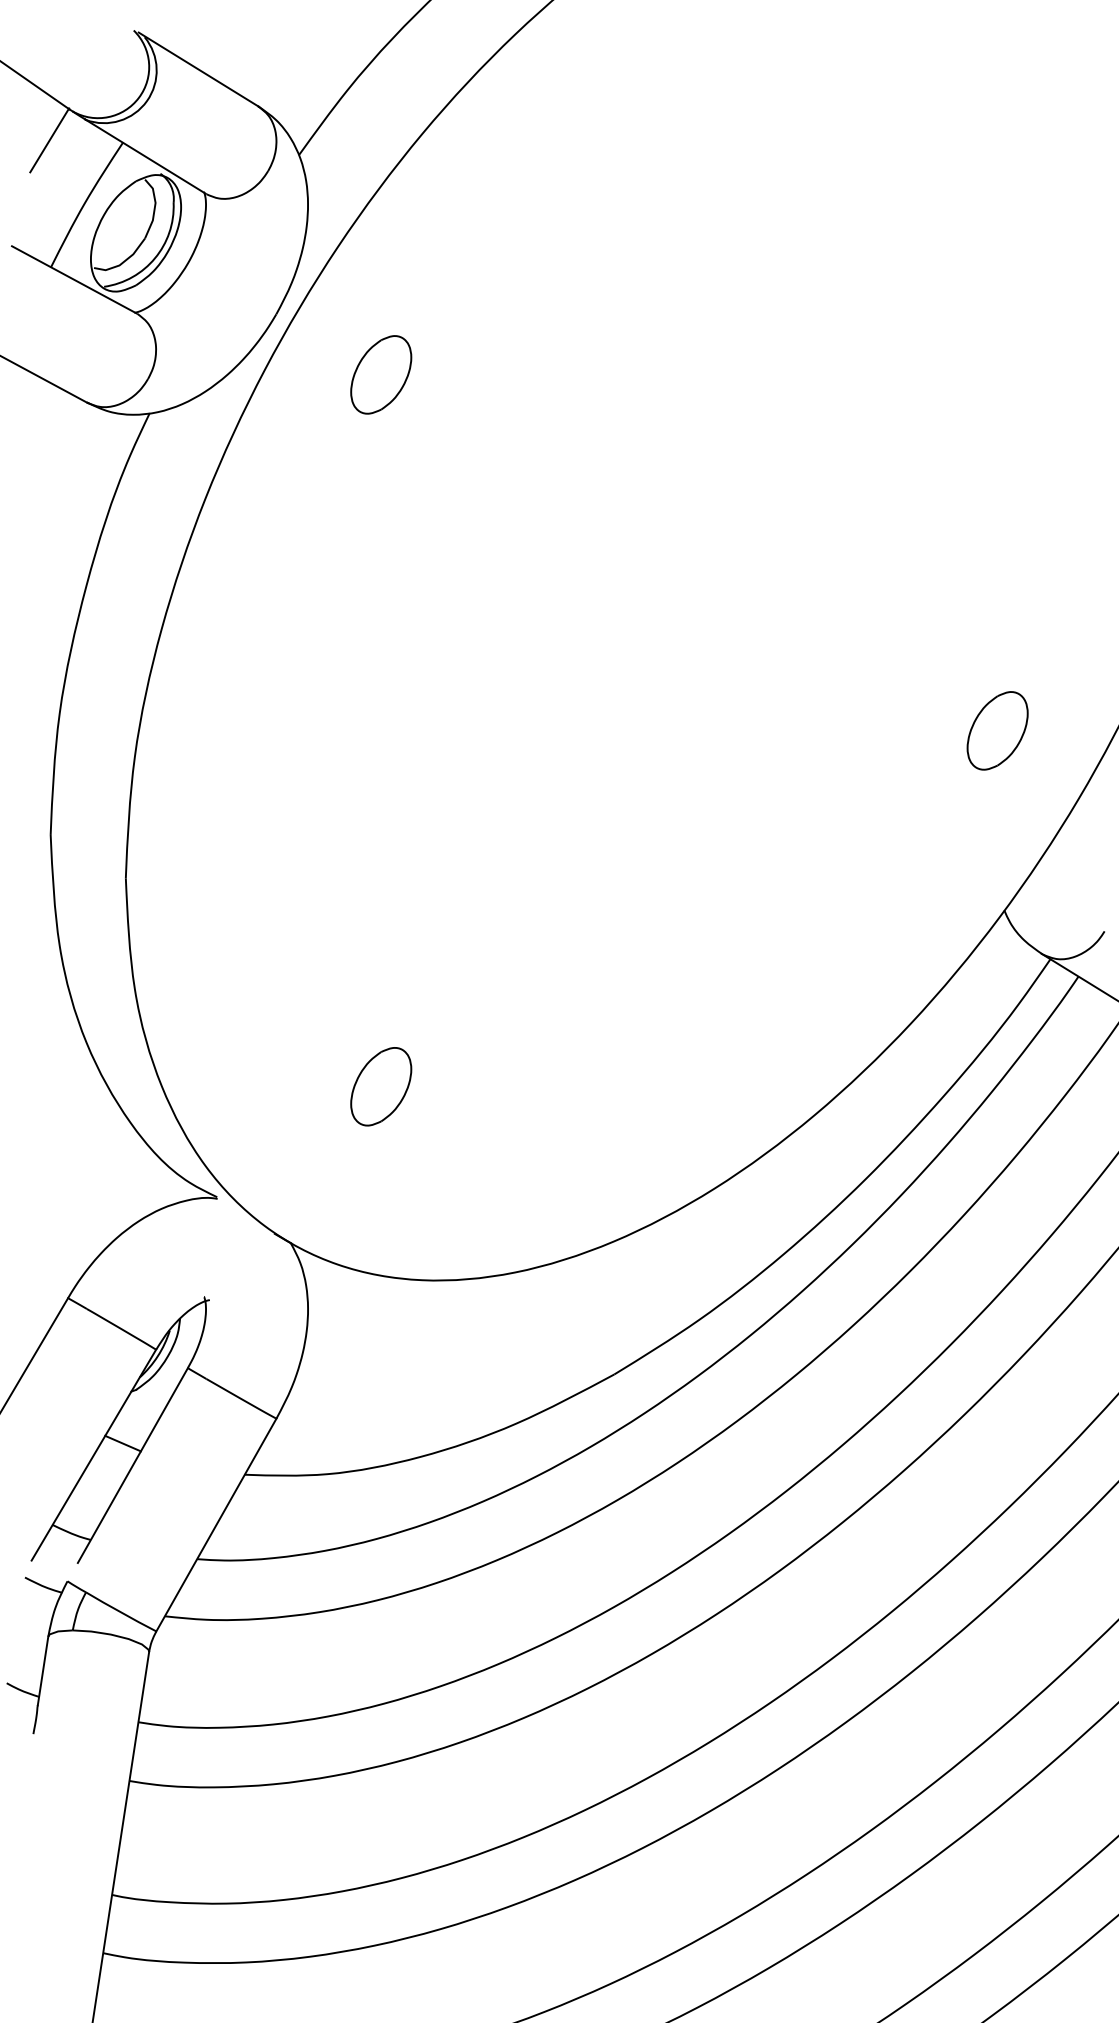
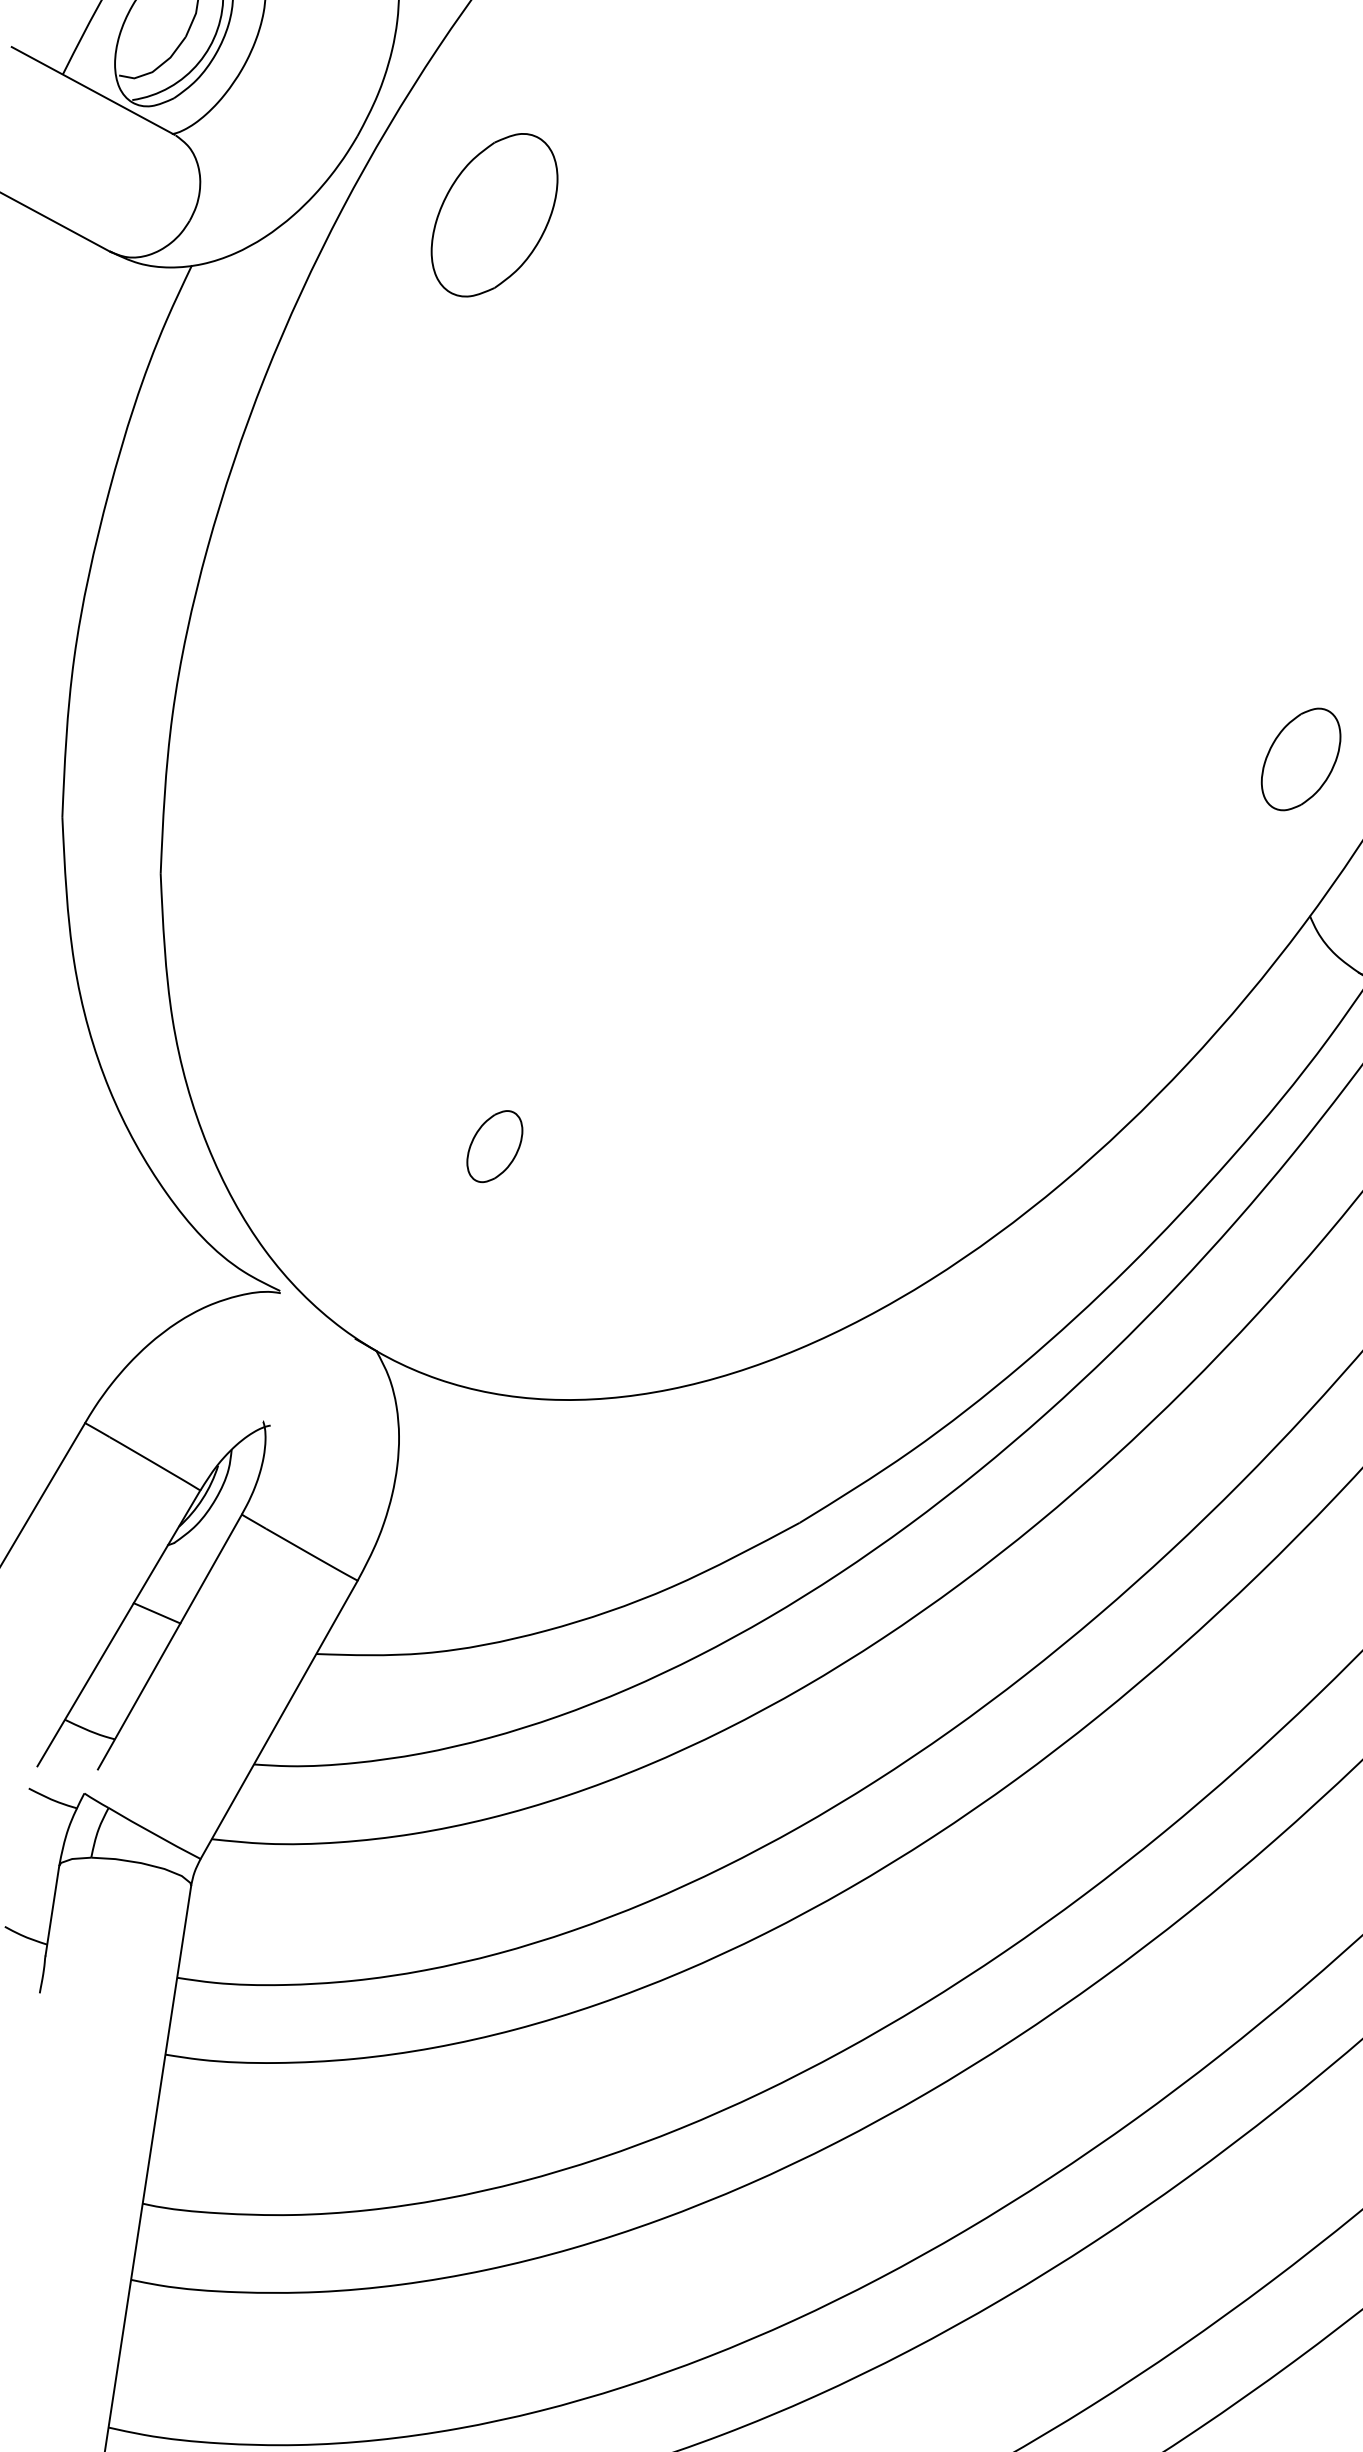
part: (381, 374) -> (495, 214), size x1.6
part: (997, 730) -> (1300, 758), moved
part: (381, 1086) -> (495, 1146), size x0.7

